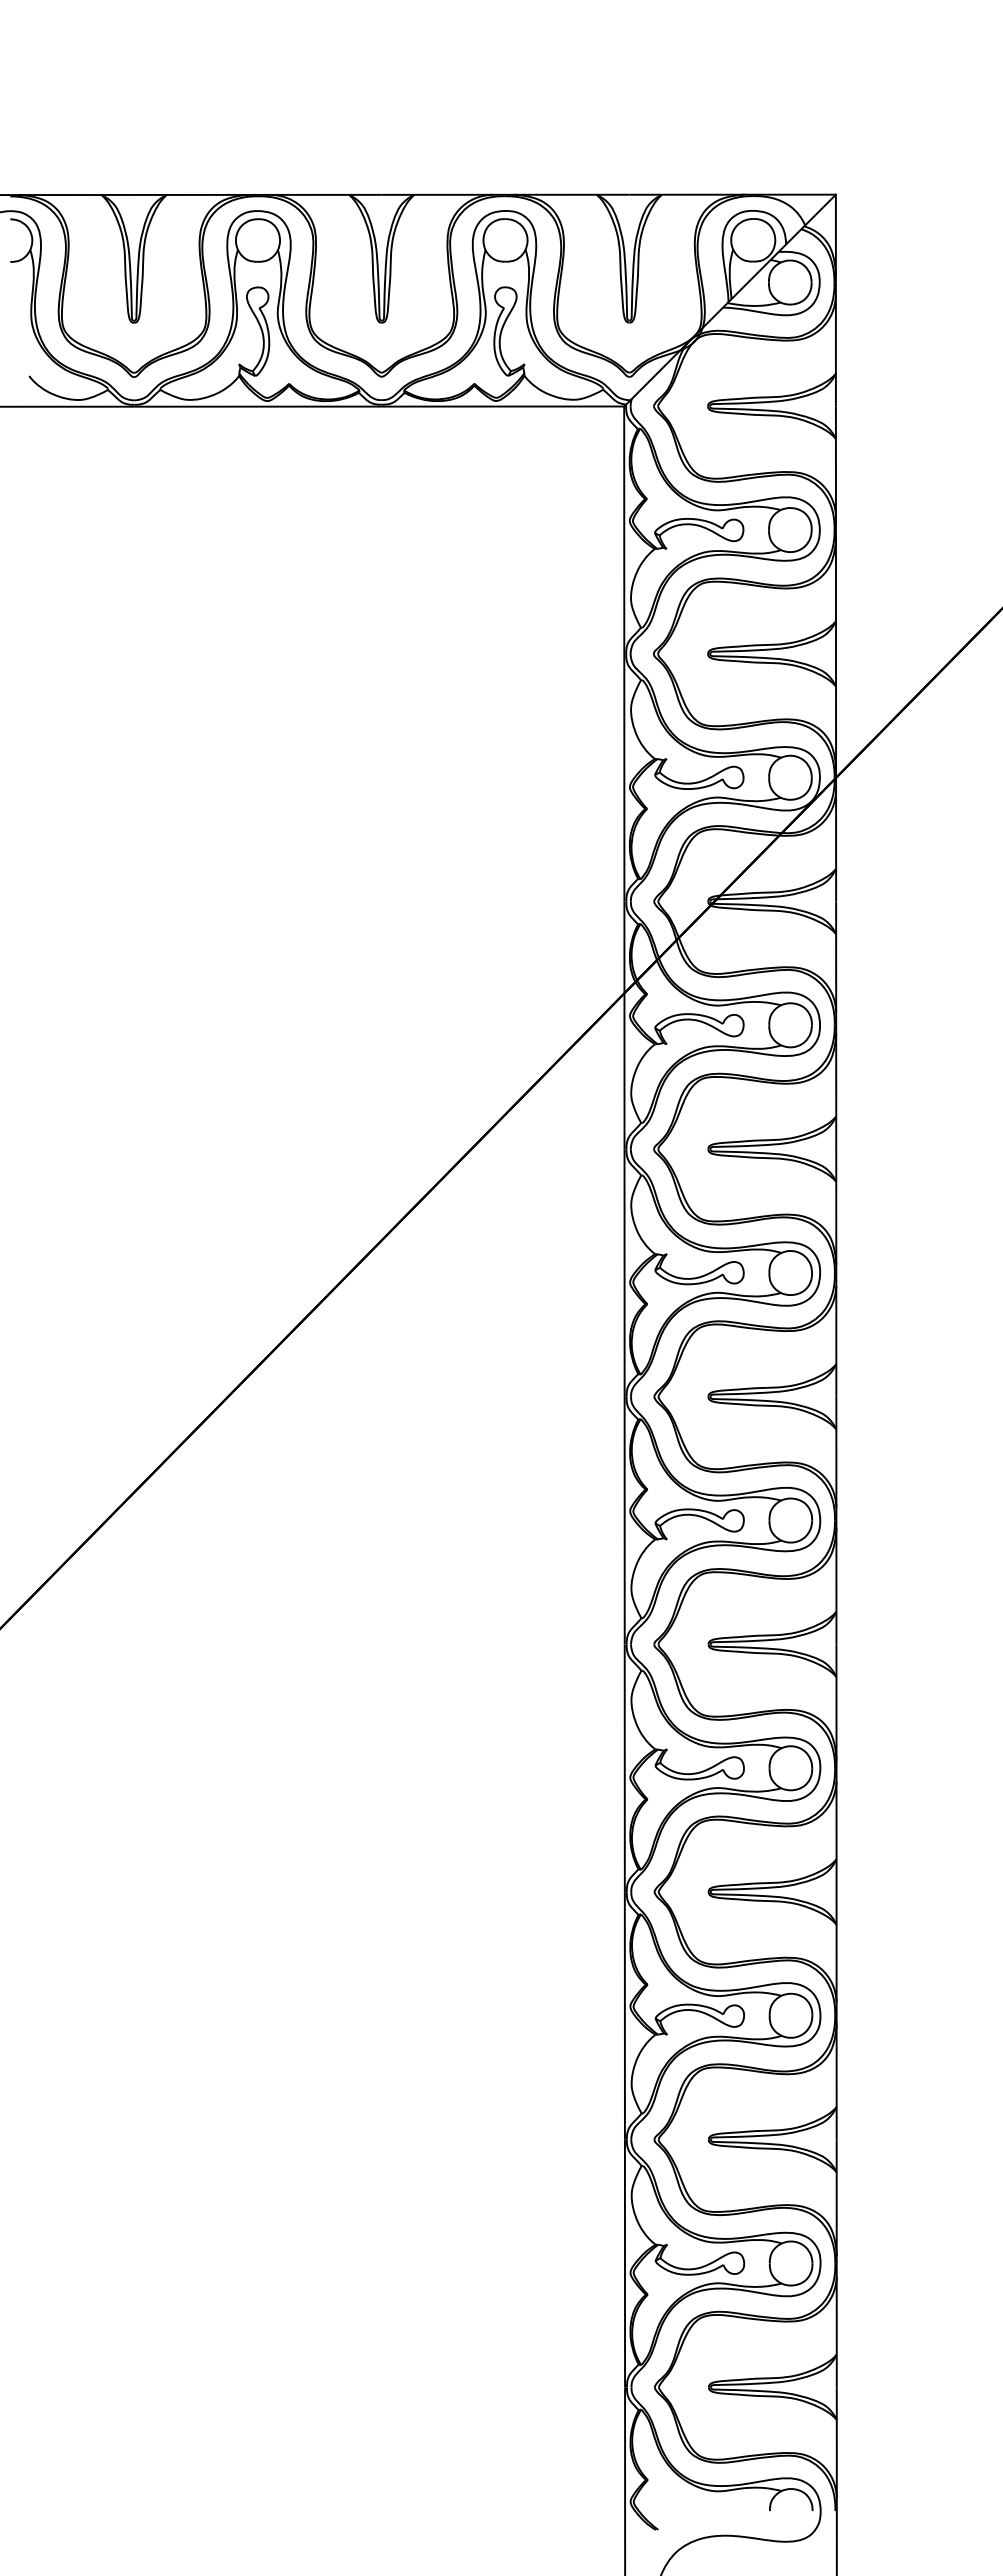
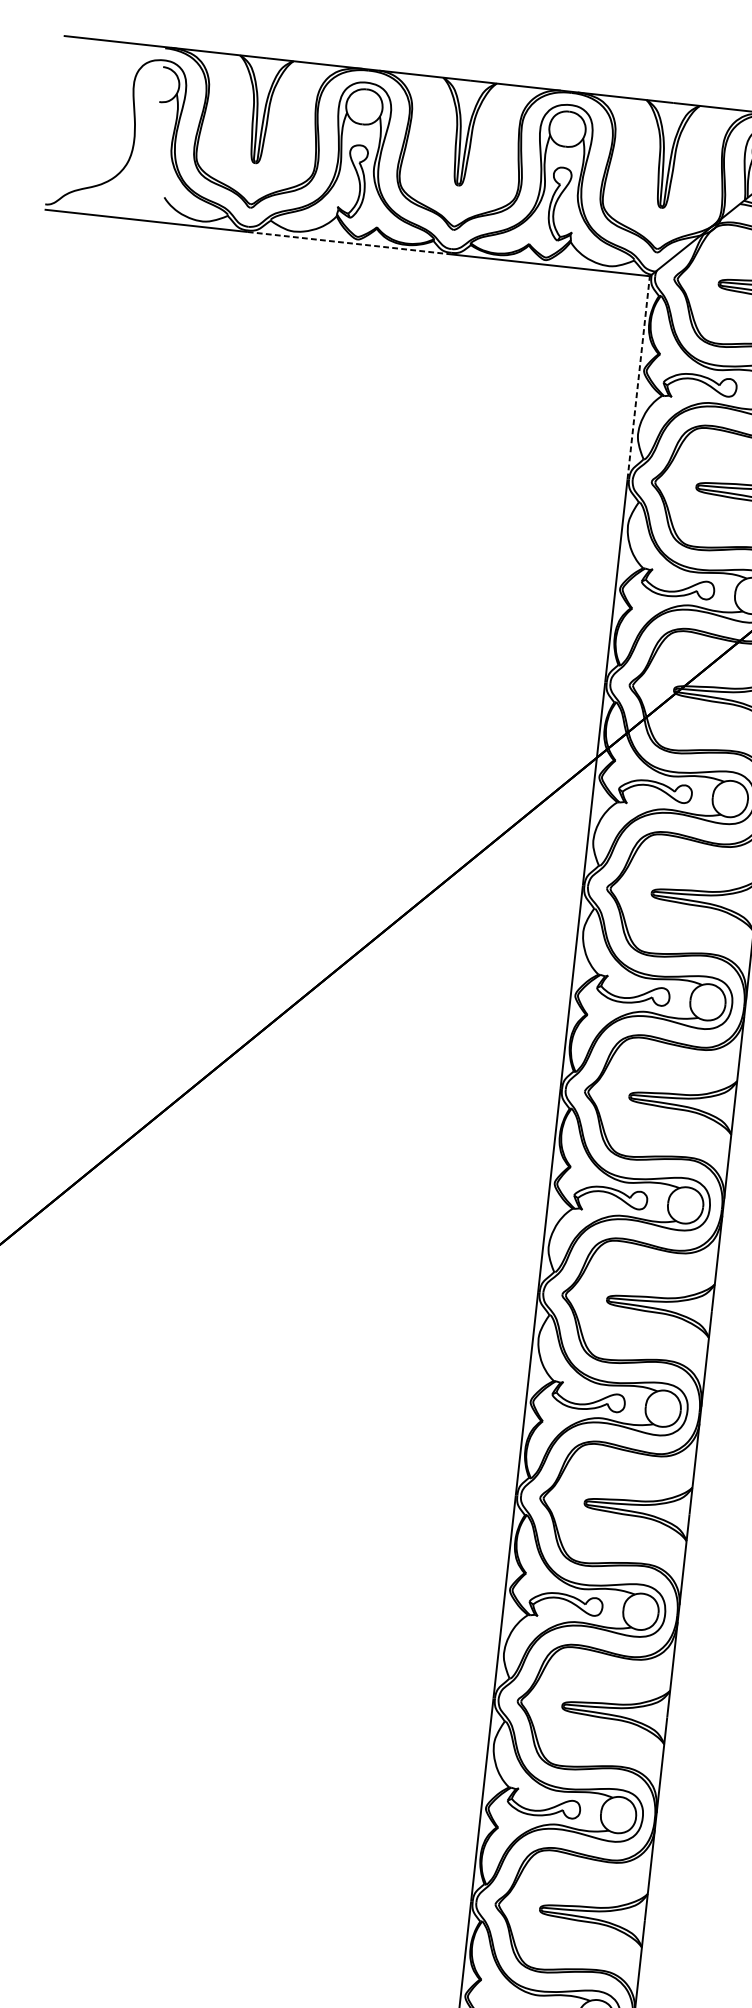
line: (258, 406) -> (349, 243), solid -> dashed
line: (624, 530) -> (638, 378), solid -> dashed

